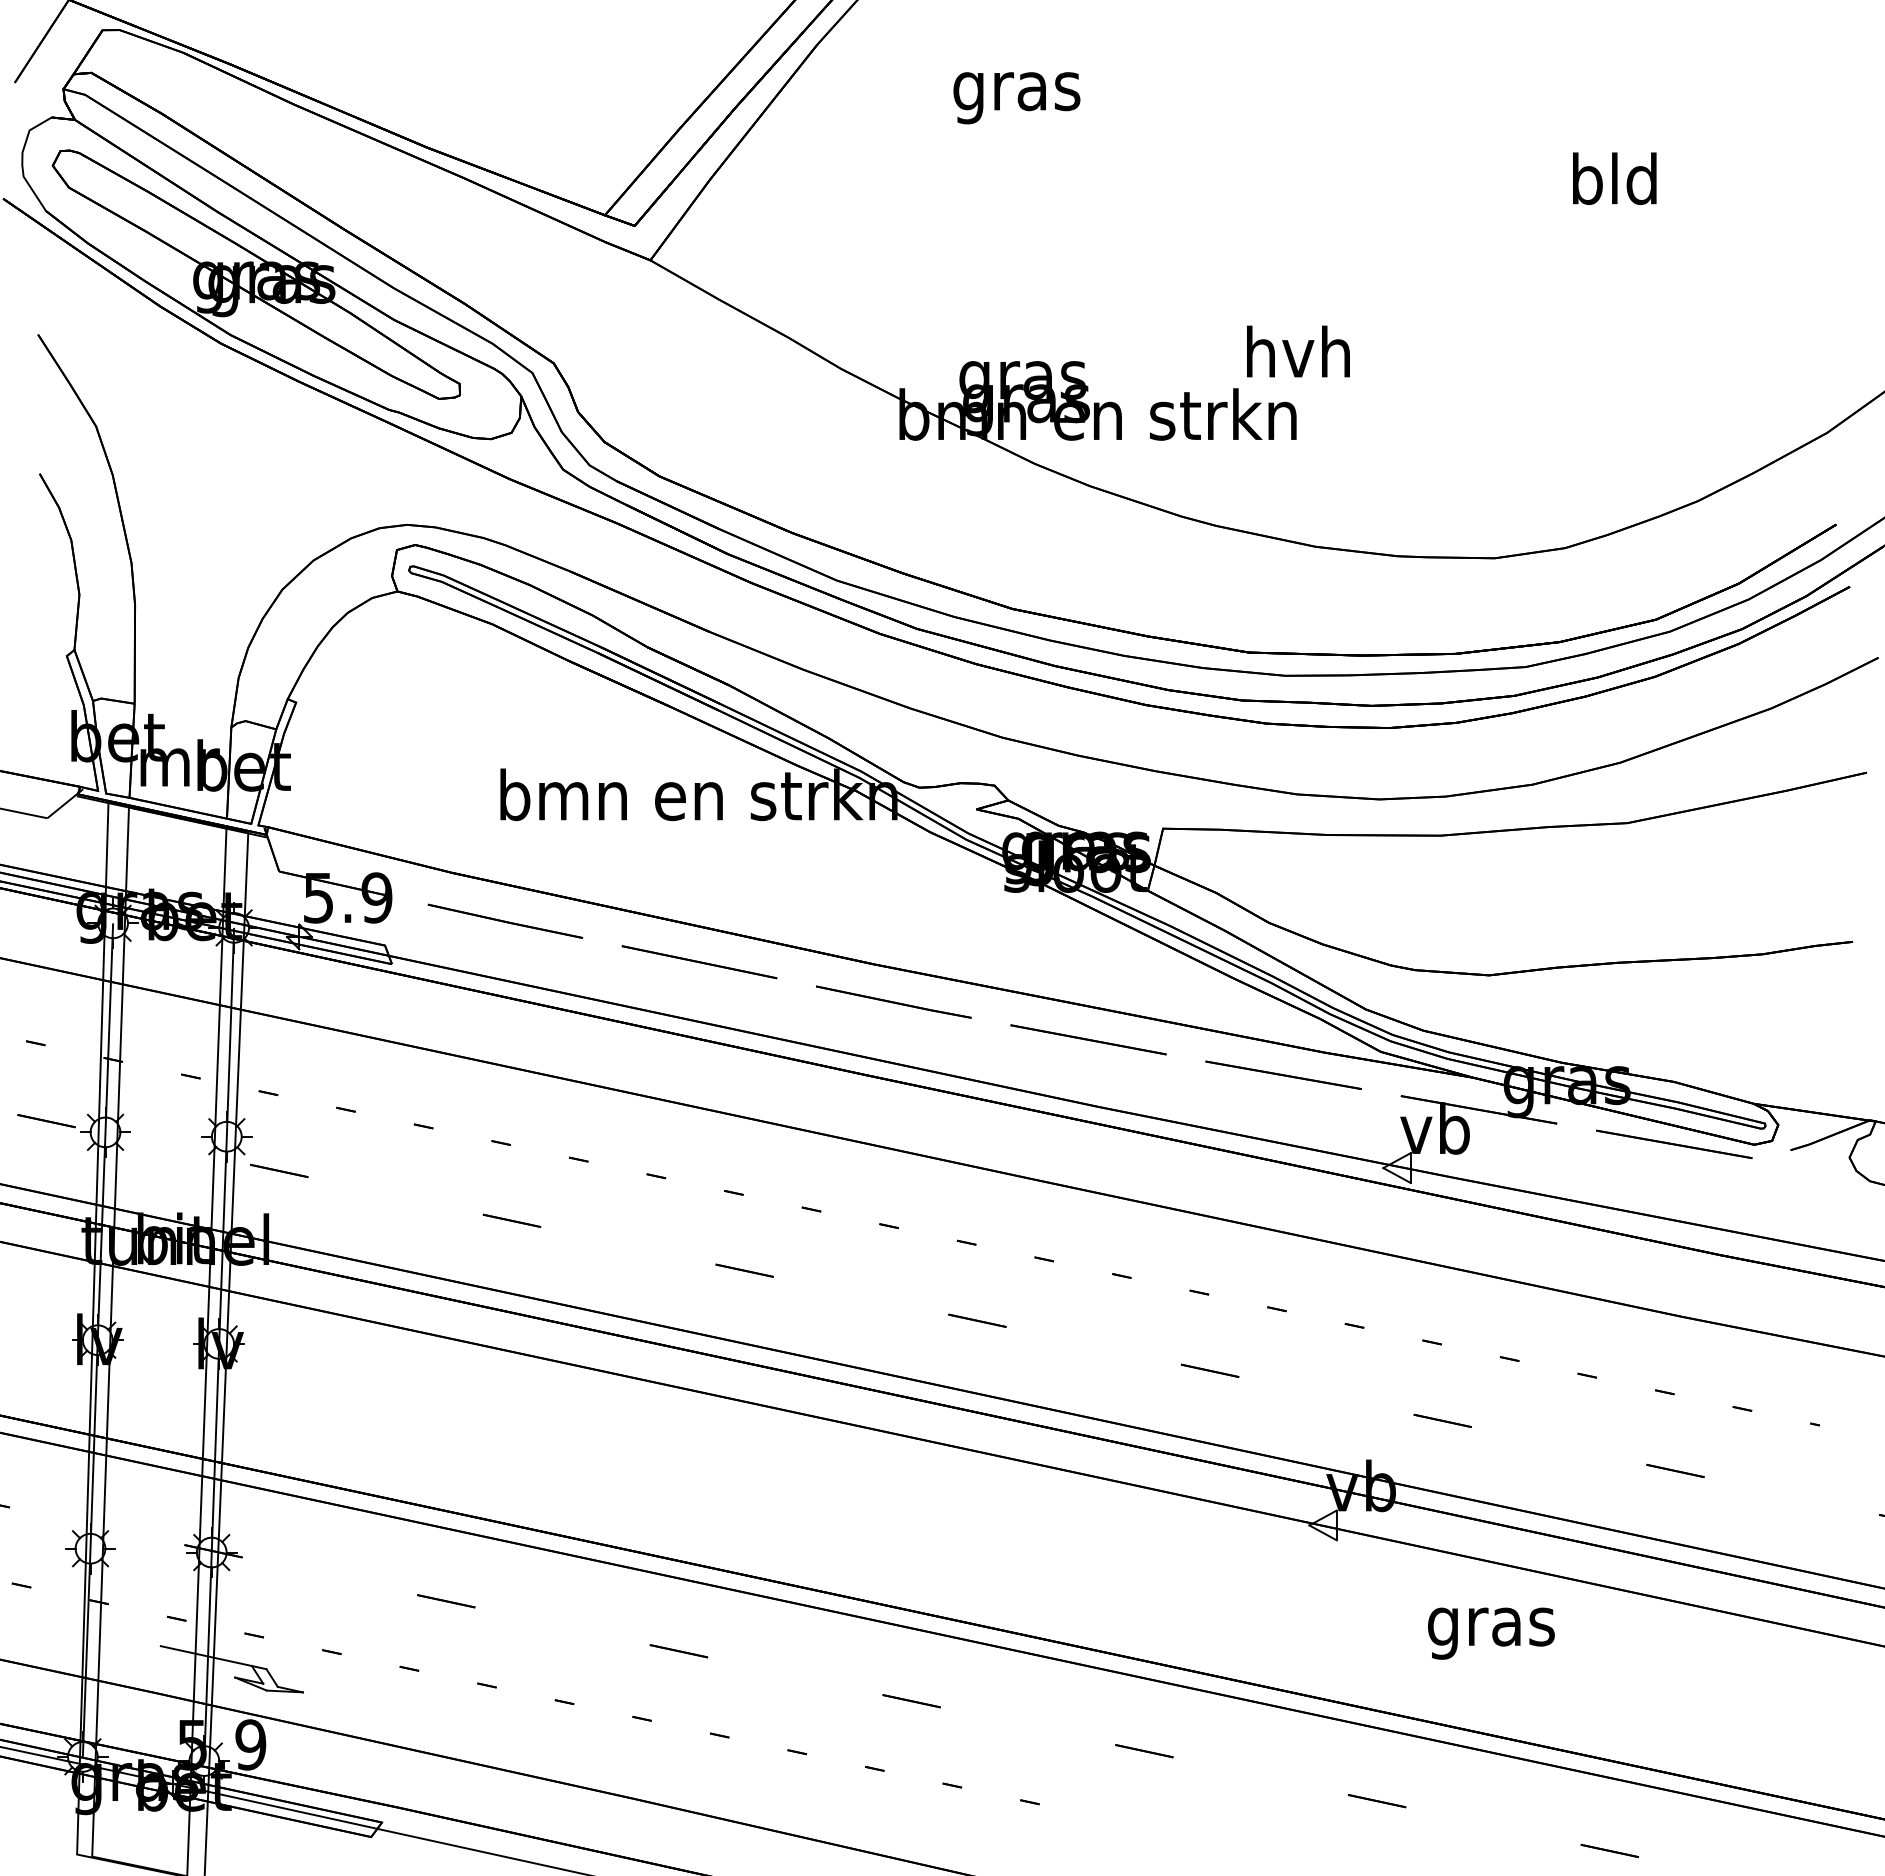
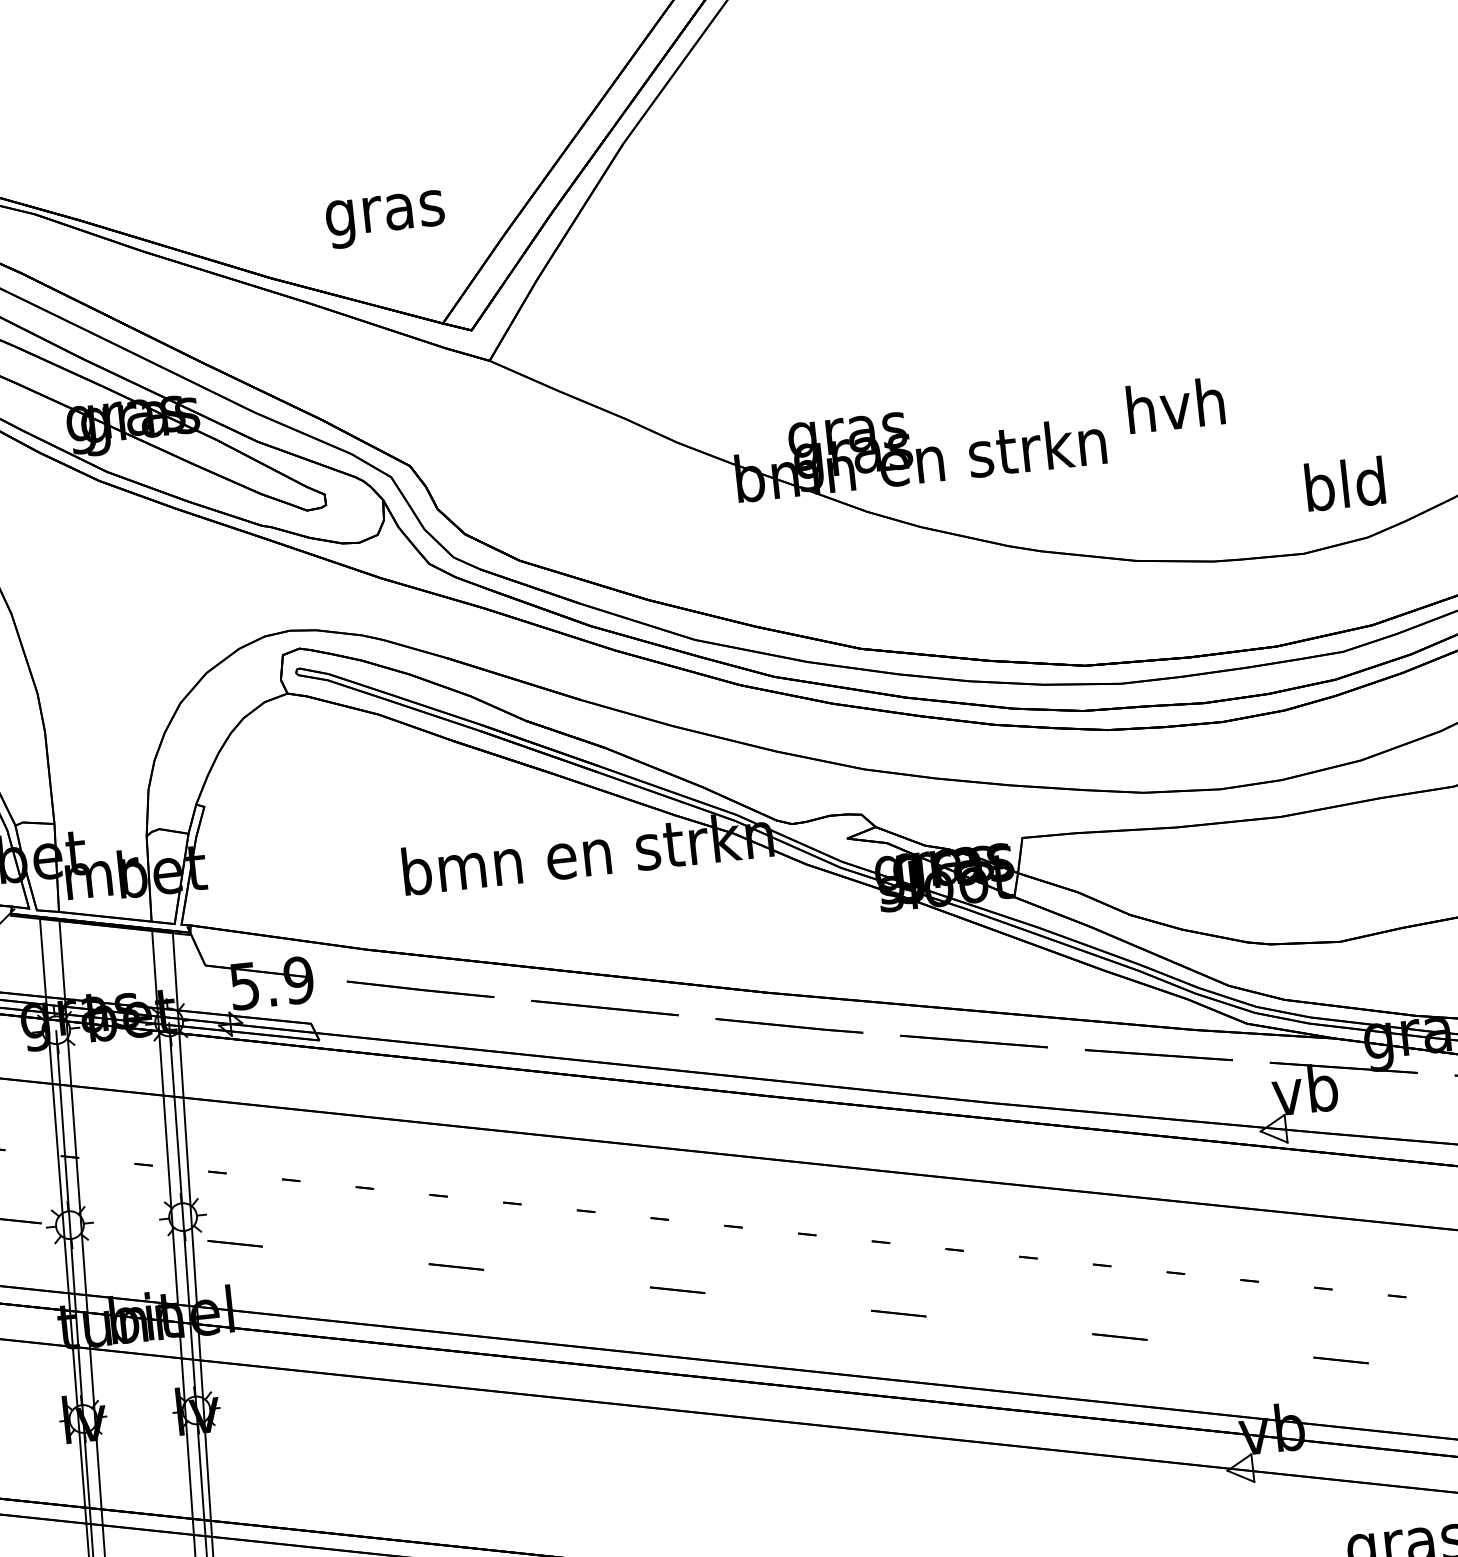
text: (1016, 98) -> (385, 219), moved
text: (1614, 178) -> (1344, 483), moved
text: (1298, 351) -> (1175, 405), moved

